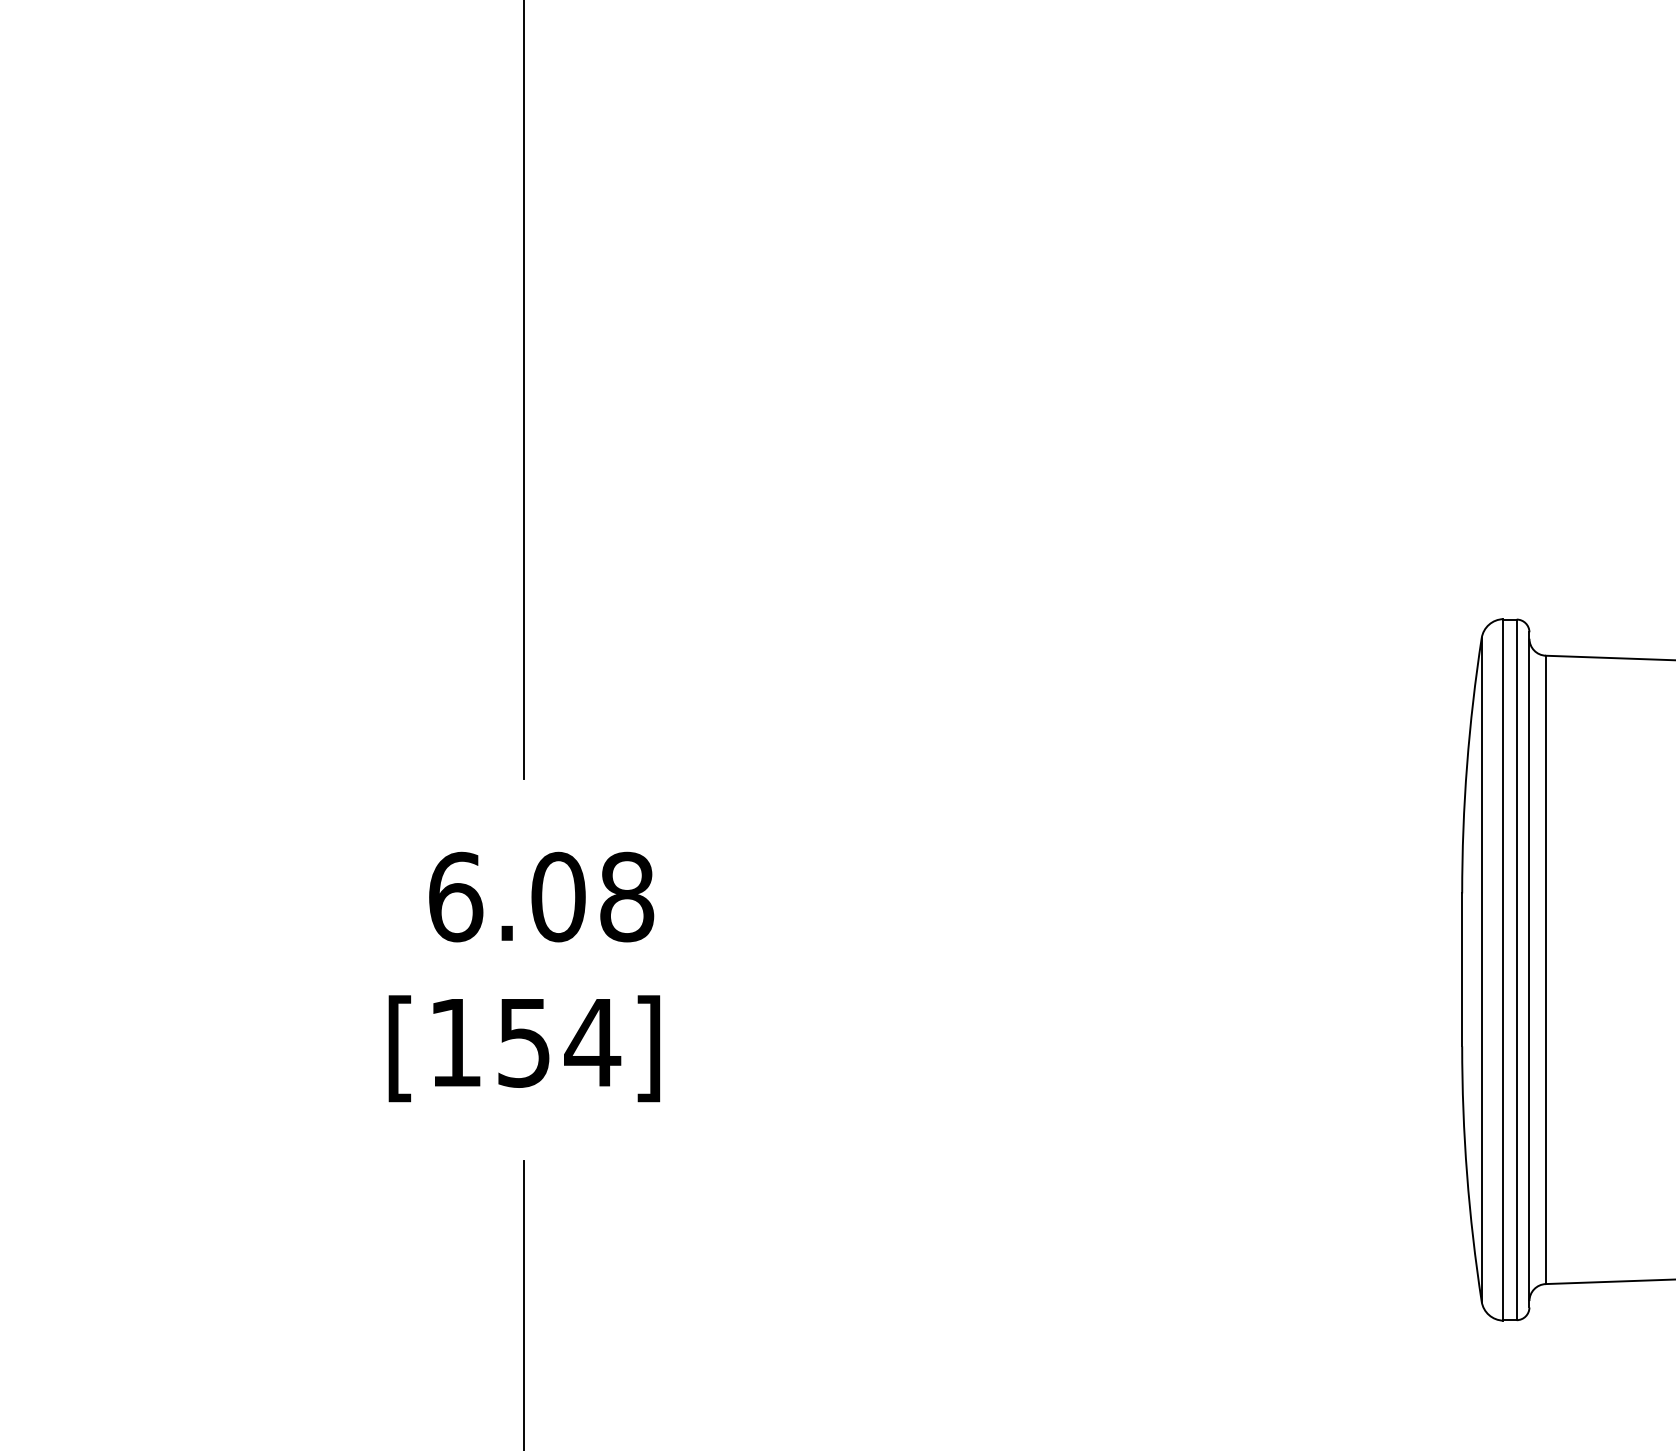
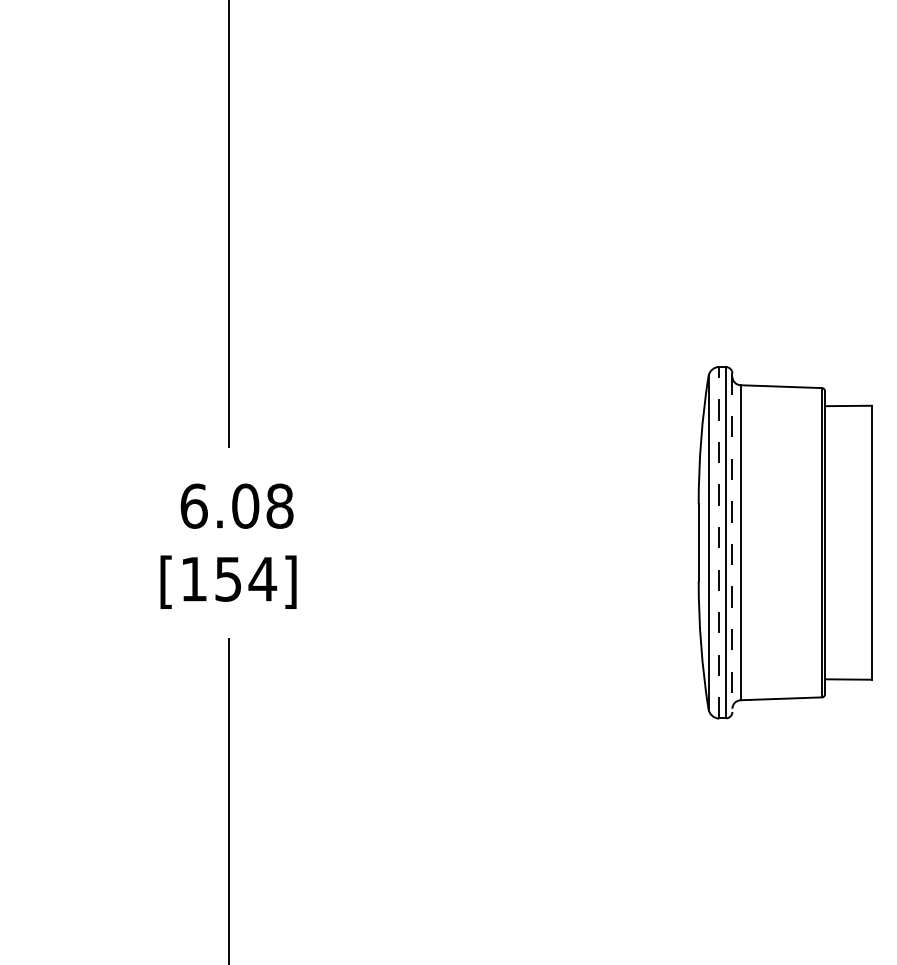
line: (1503, 969) -> (719, 542), solid -> dashed
line: (1529, 971) -> (732, 543), solid -> dashed

